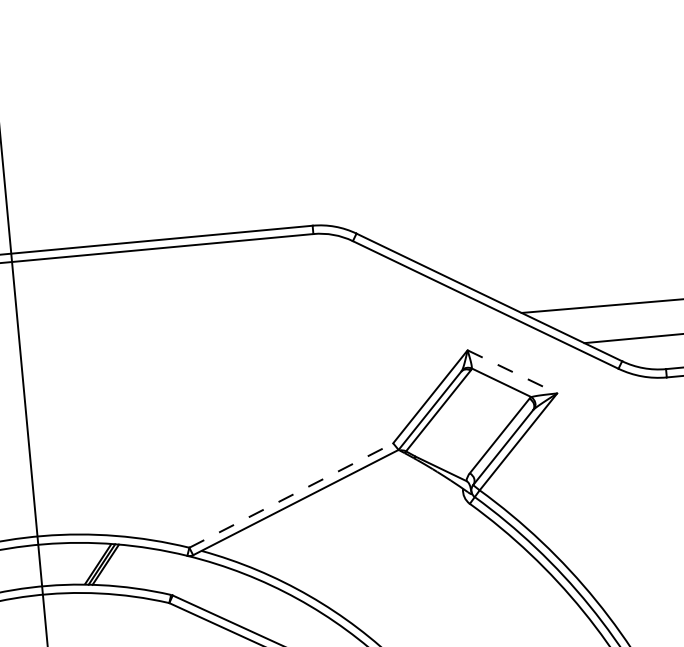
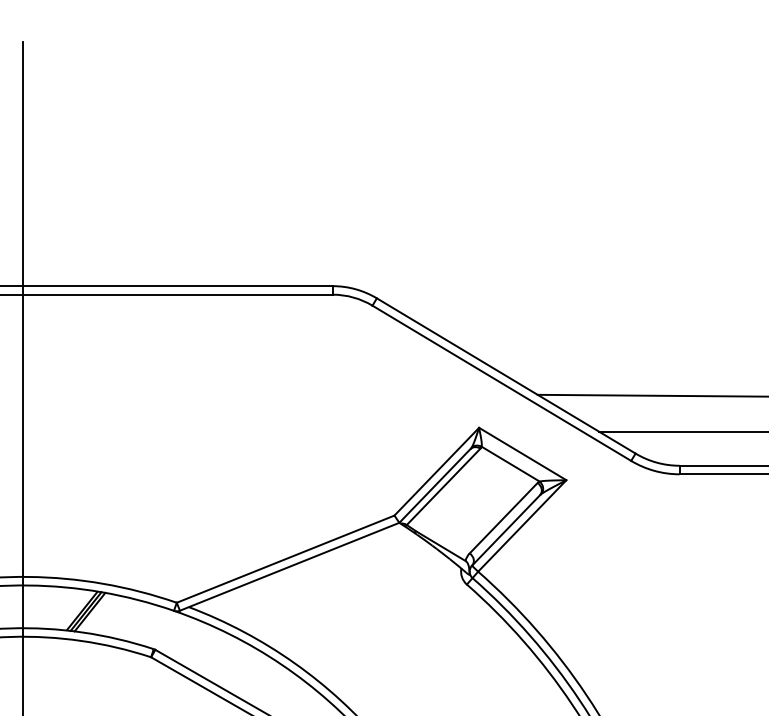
line: (512, 372) -> (522, 454), dashed -> solid
line: (292, 494) -> (286, 558), dashed -> solid

